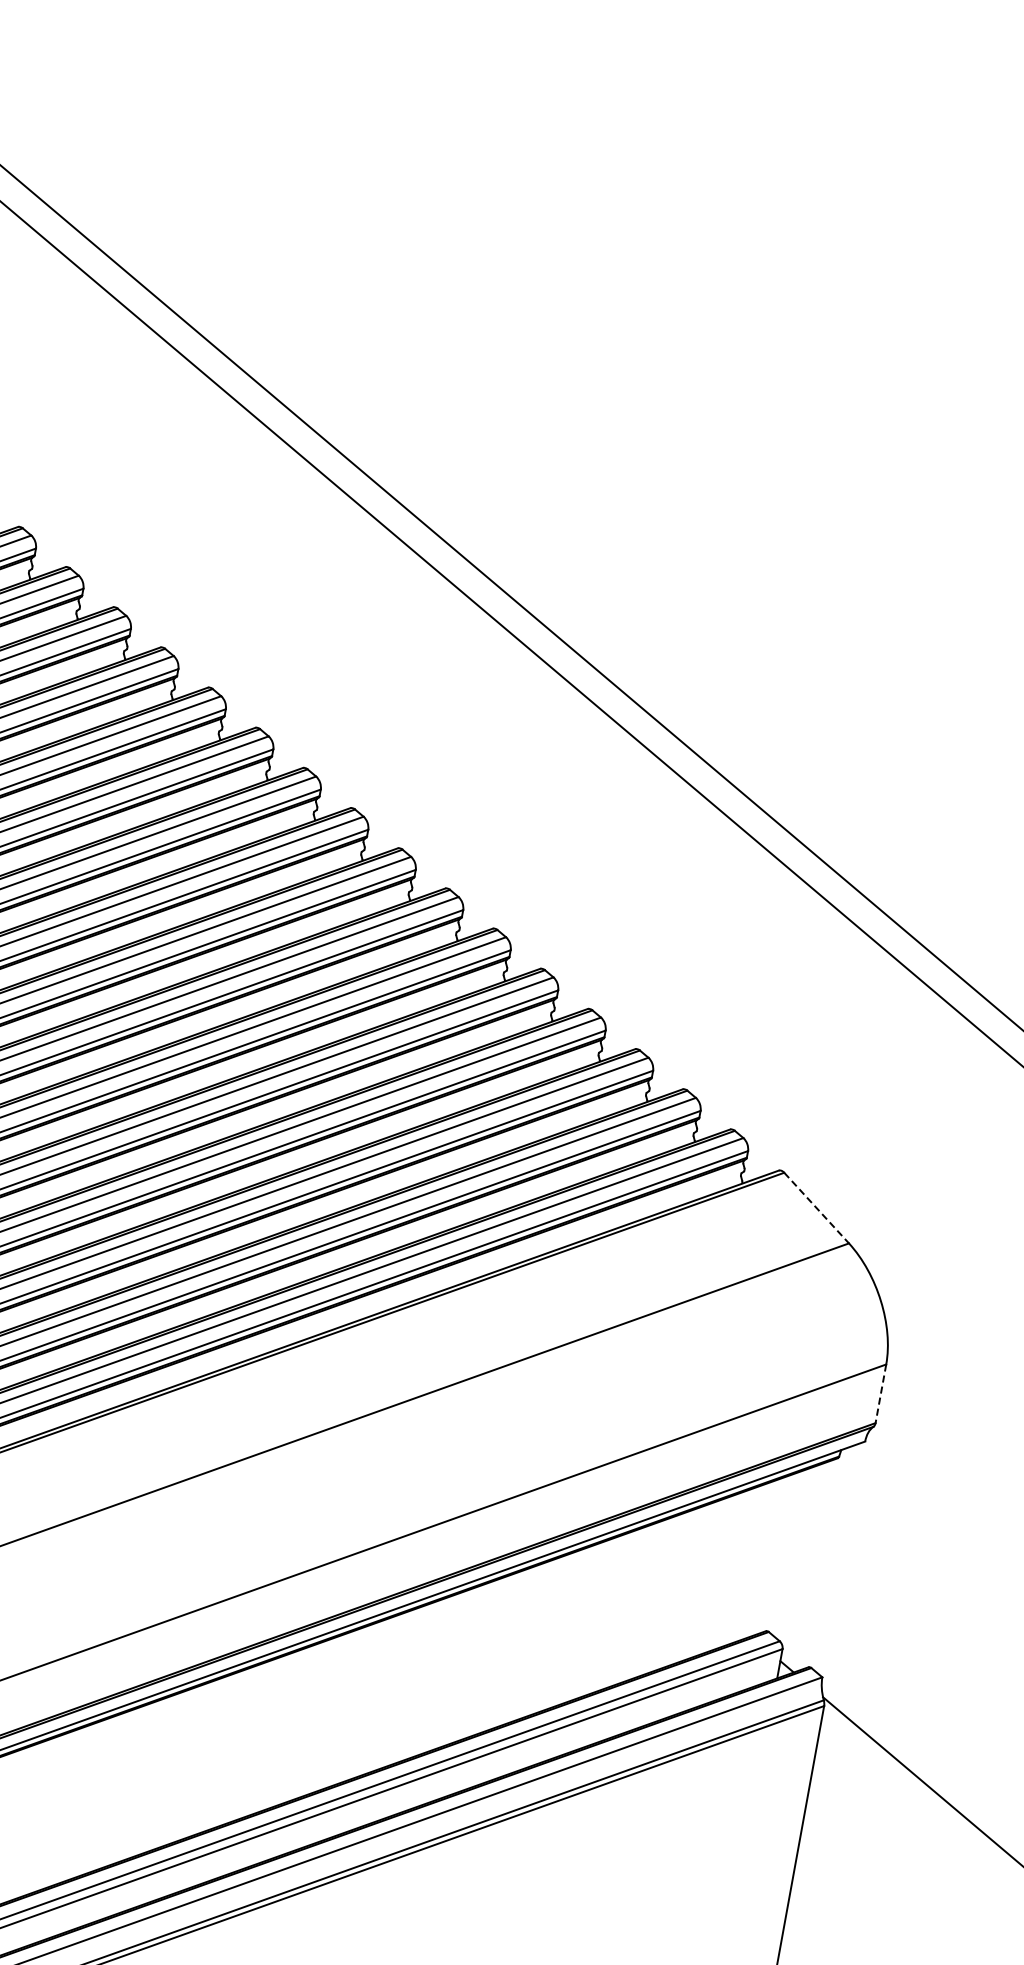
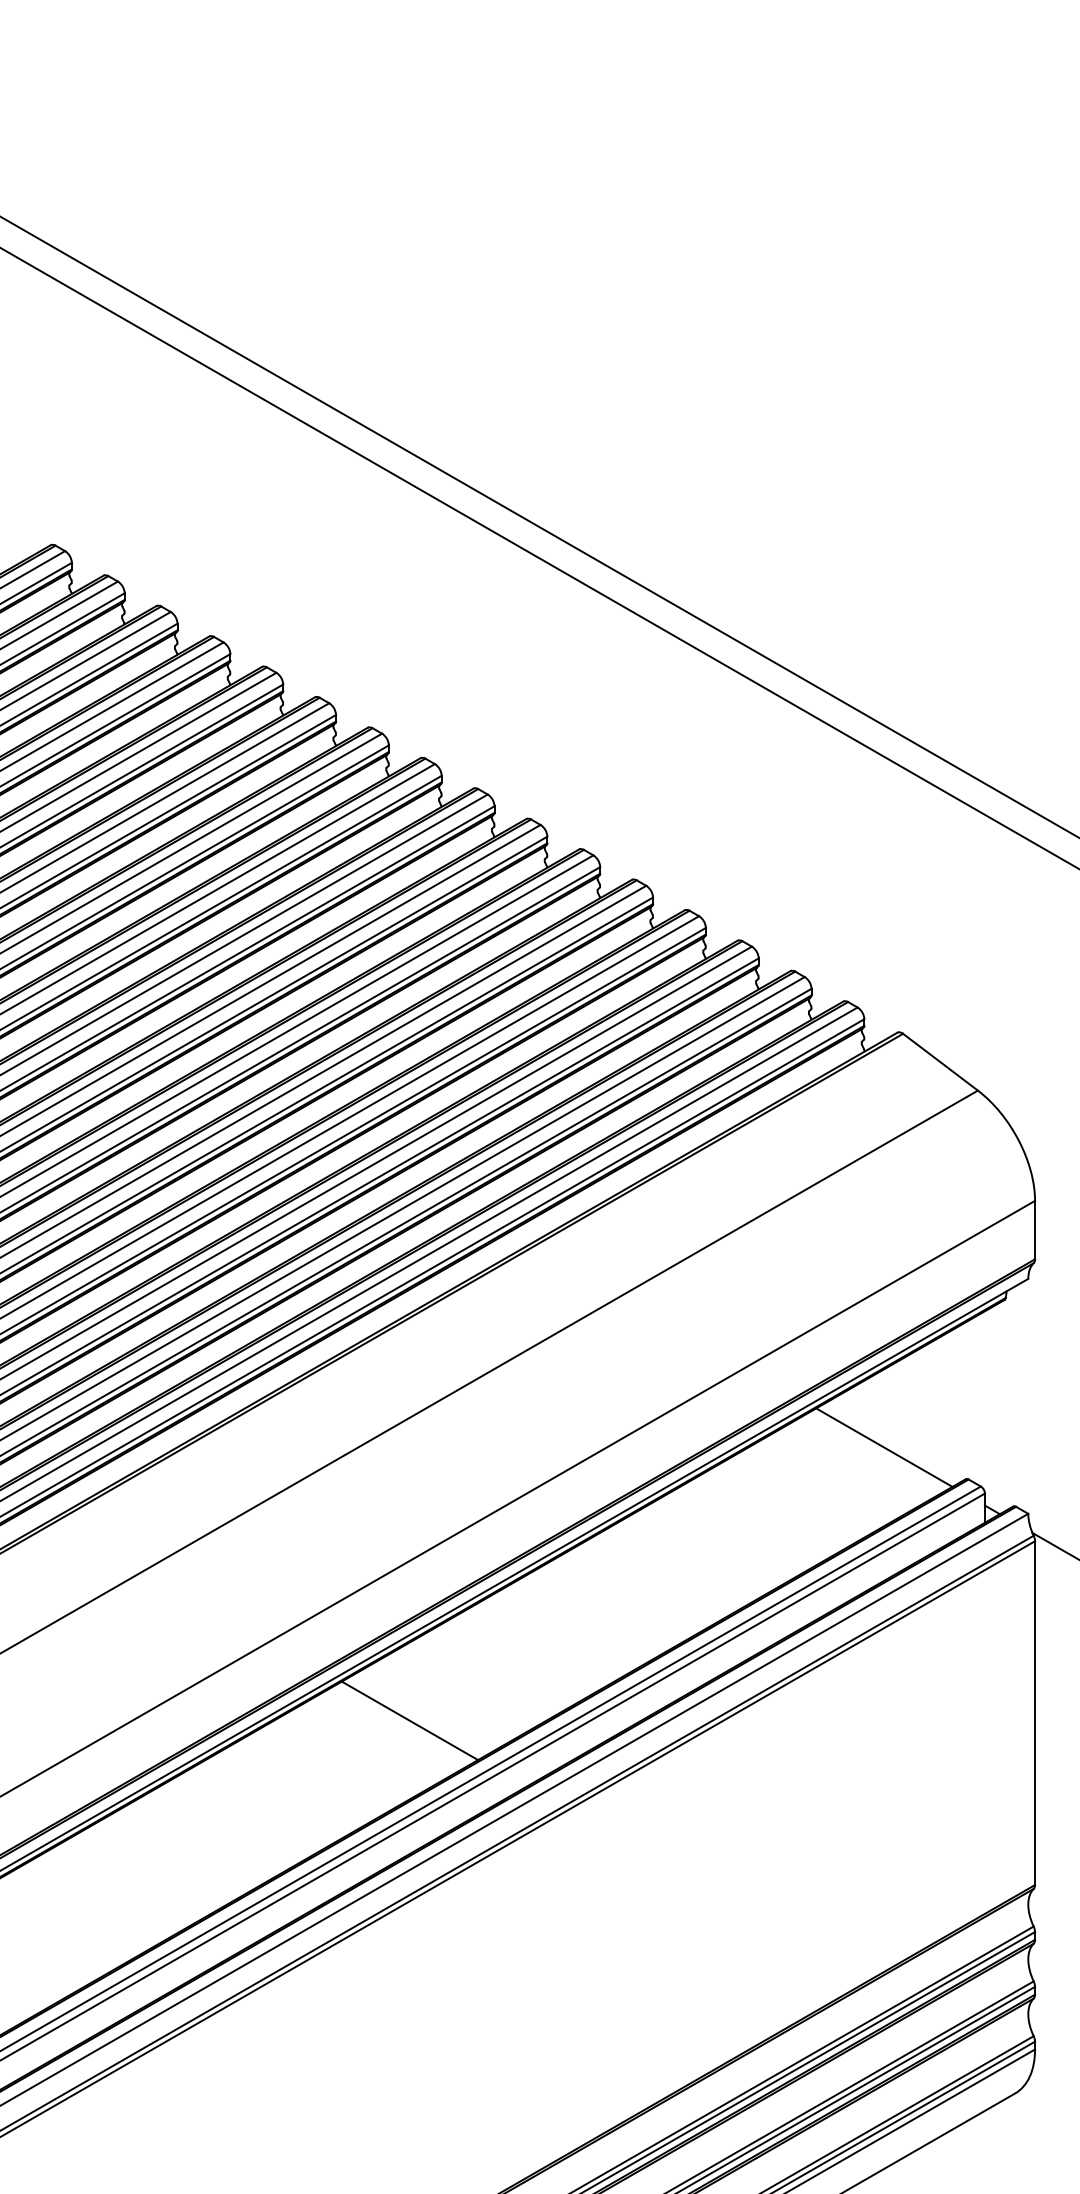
line: (816, 1208) -> (940, 1062), dashed -> solid
line: (881, 1394) -> (1035, 1230), dashed -> solid
line: (690, 1584) -> (884, 1447), added
line: (163, 1771) -> (409, 1720), added

